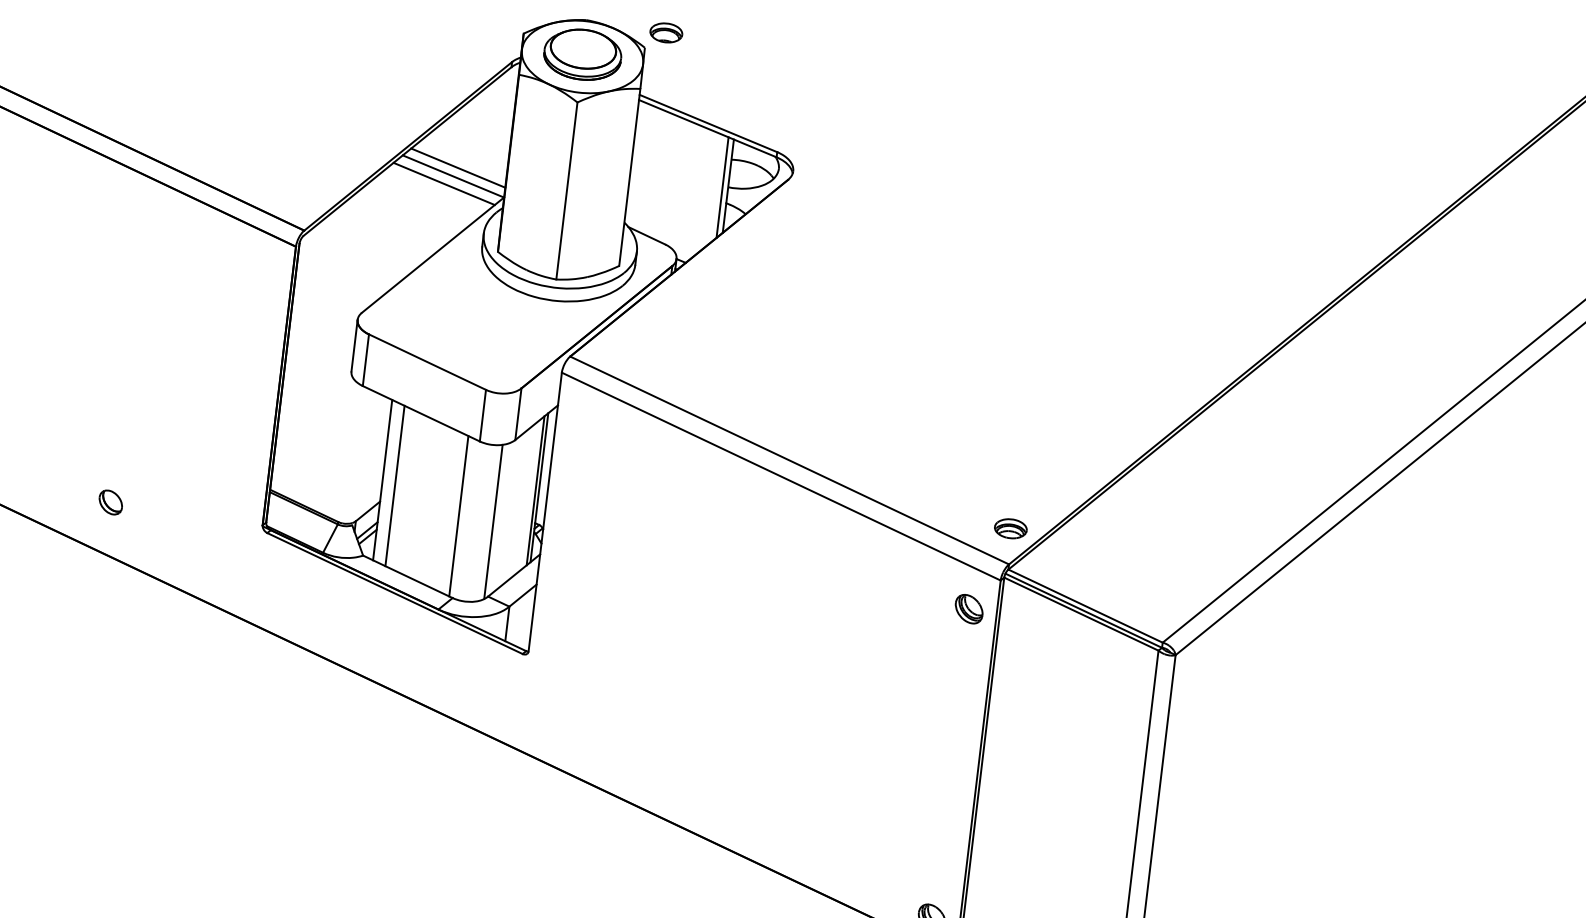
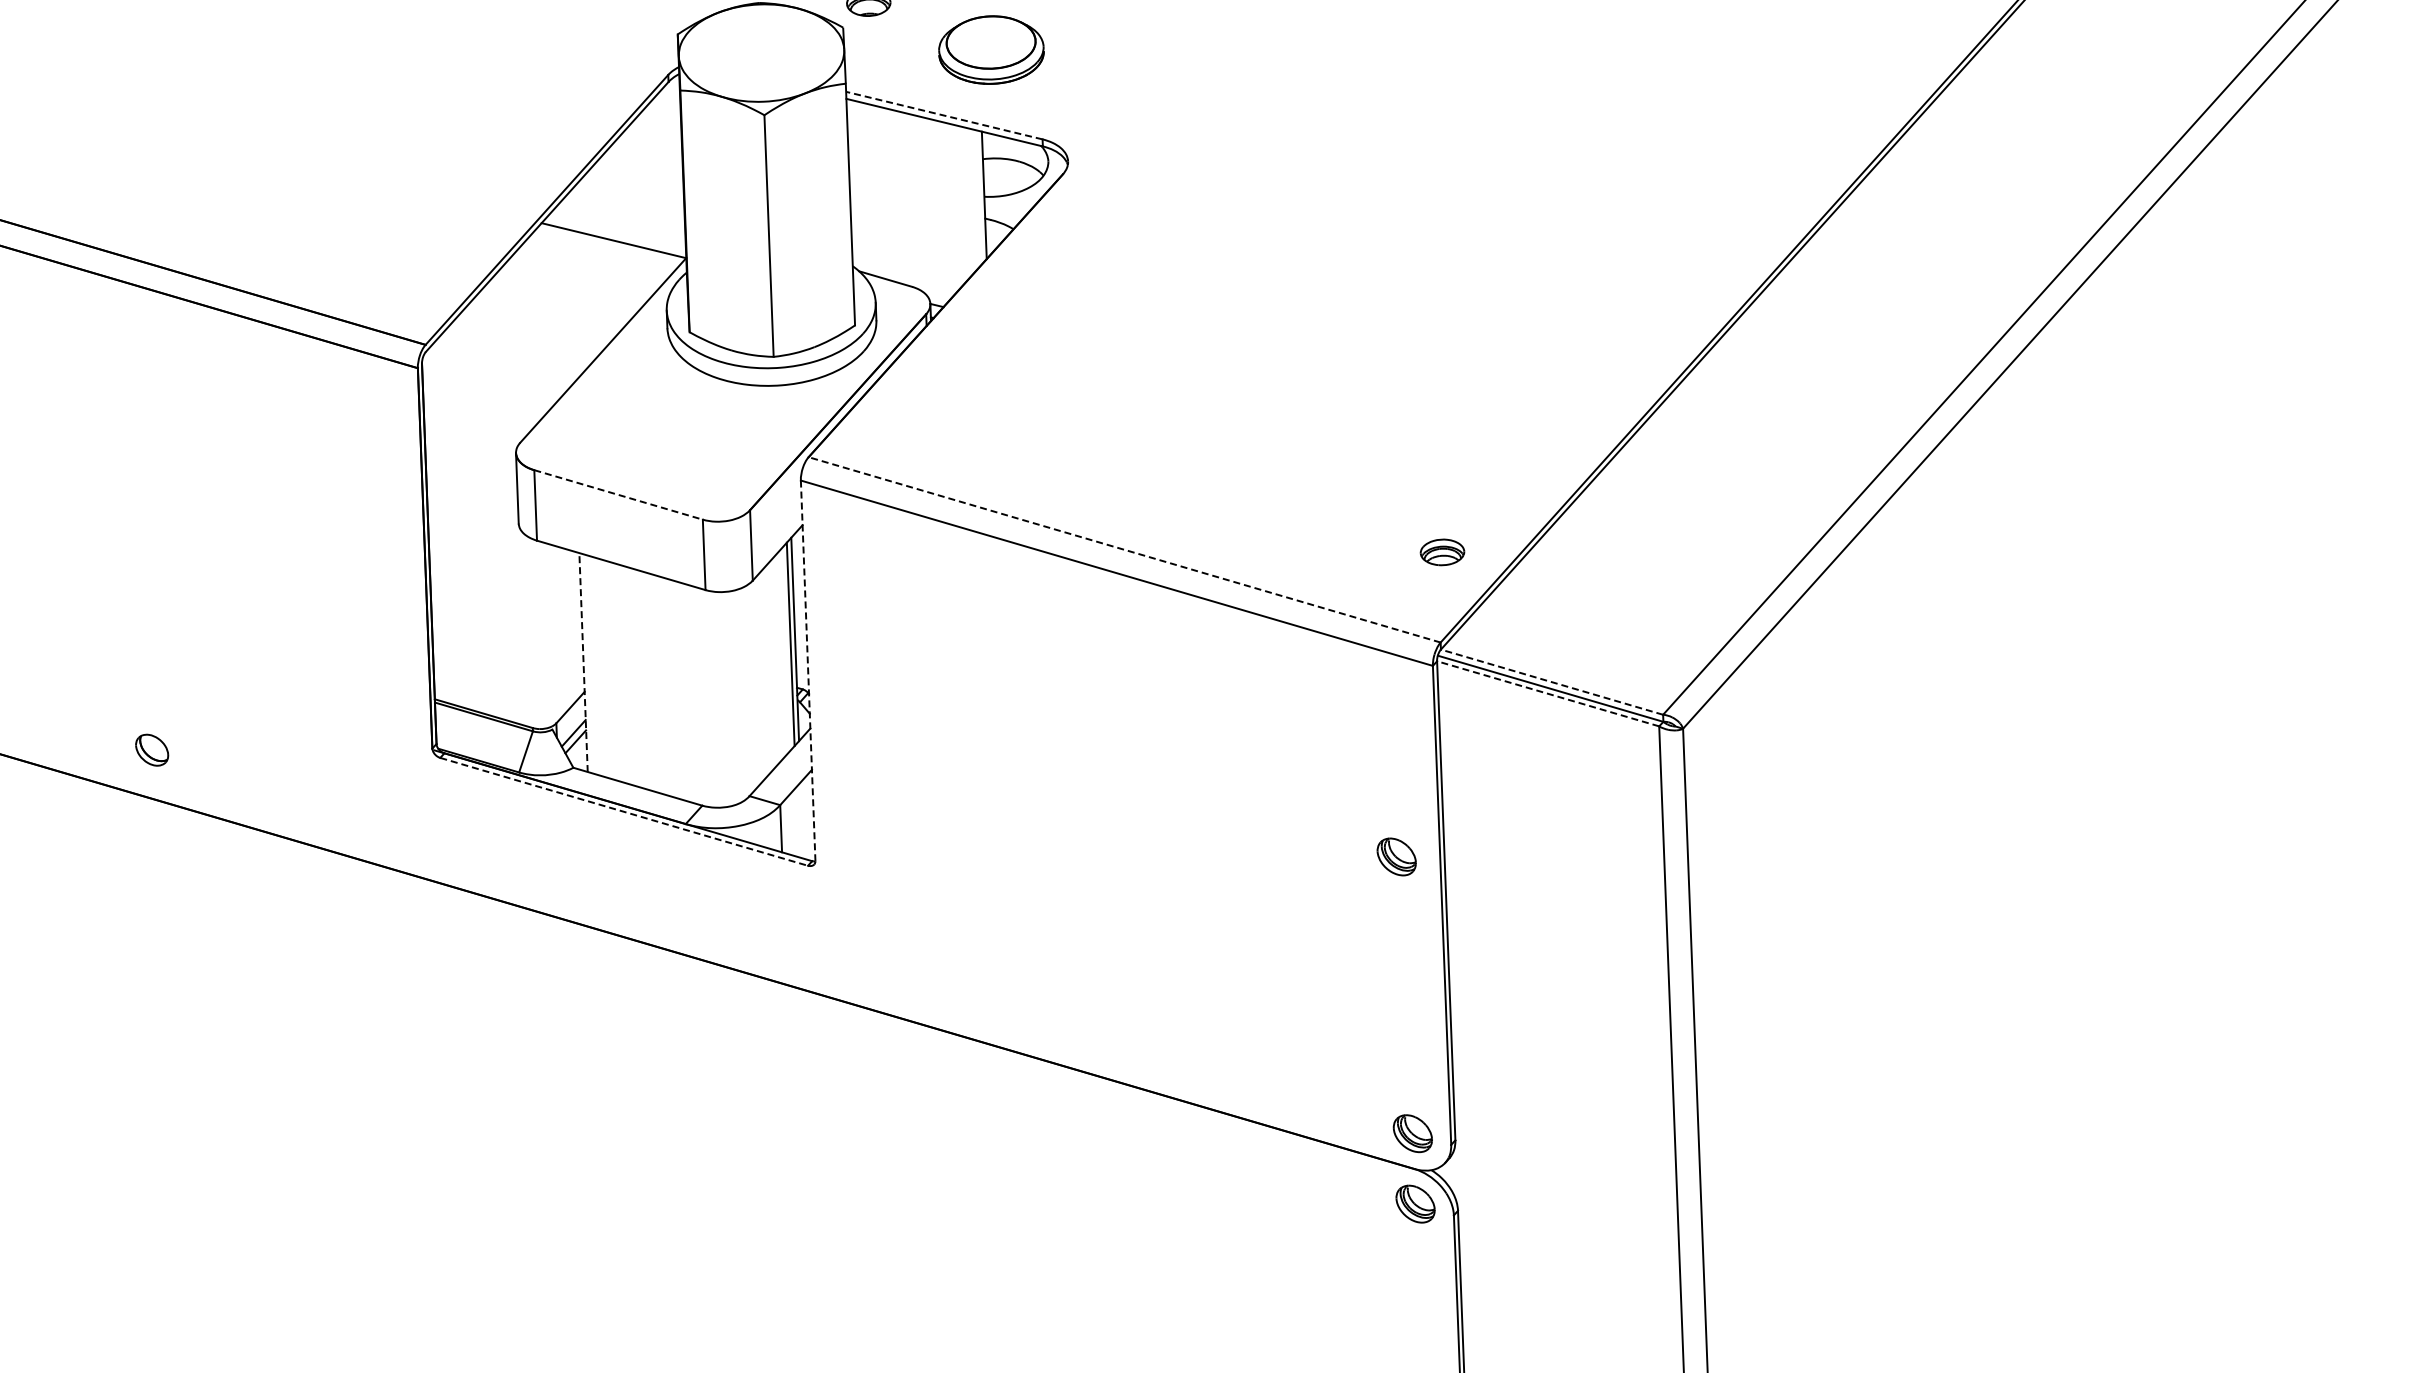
part: (582, 54) -> (991, 49), moved
line: (707, 123) -> (943, 115), solid -> dashed
line: (458, 168) -> (618, 228), removed
line: (443, 183) -> (602, 252), removed
line: (722, 187) -> (976, 198), removed
line: (427, 361) -> (618, 494), solid -> dashed
line: (789, 460) -> (1124, 549), solid -> dashed
line: (382, 480) -> (583, 662), solid -> dashed
line: (395, 485) -> (601, 667), removed
part: (111, 502) -> (152, 749), moved
line: (545, 512) -> (808, 671), solid -> dashed
line: (459, 516) -> (693, 694), removed
line: (493, 521) -> (740, 694), removed
part: (1010, 528) -> (1442, 552), moved
line: (395, 593) -> (624, 811), solid -> dashed
line: (1085, 606) -> (1552, 682), solid -> dashed
part: (969, 608) -> (1396, 856), moved
line: (1081, 613) -> (1548, 693), solid -> dashed

